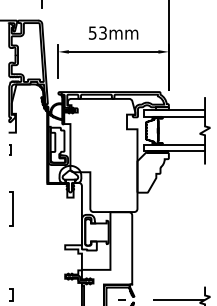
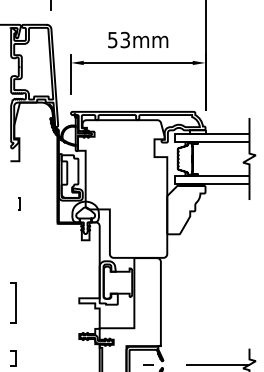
line: (10, 149) -> (20, 203), moved
line: (12, 208) -> (15, 302), moved

